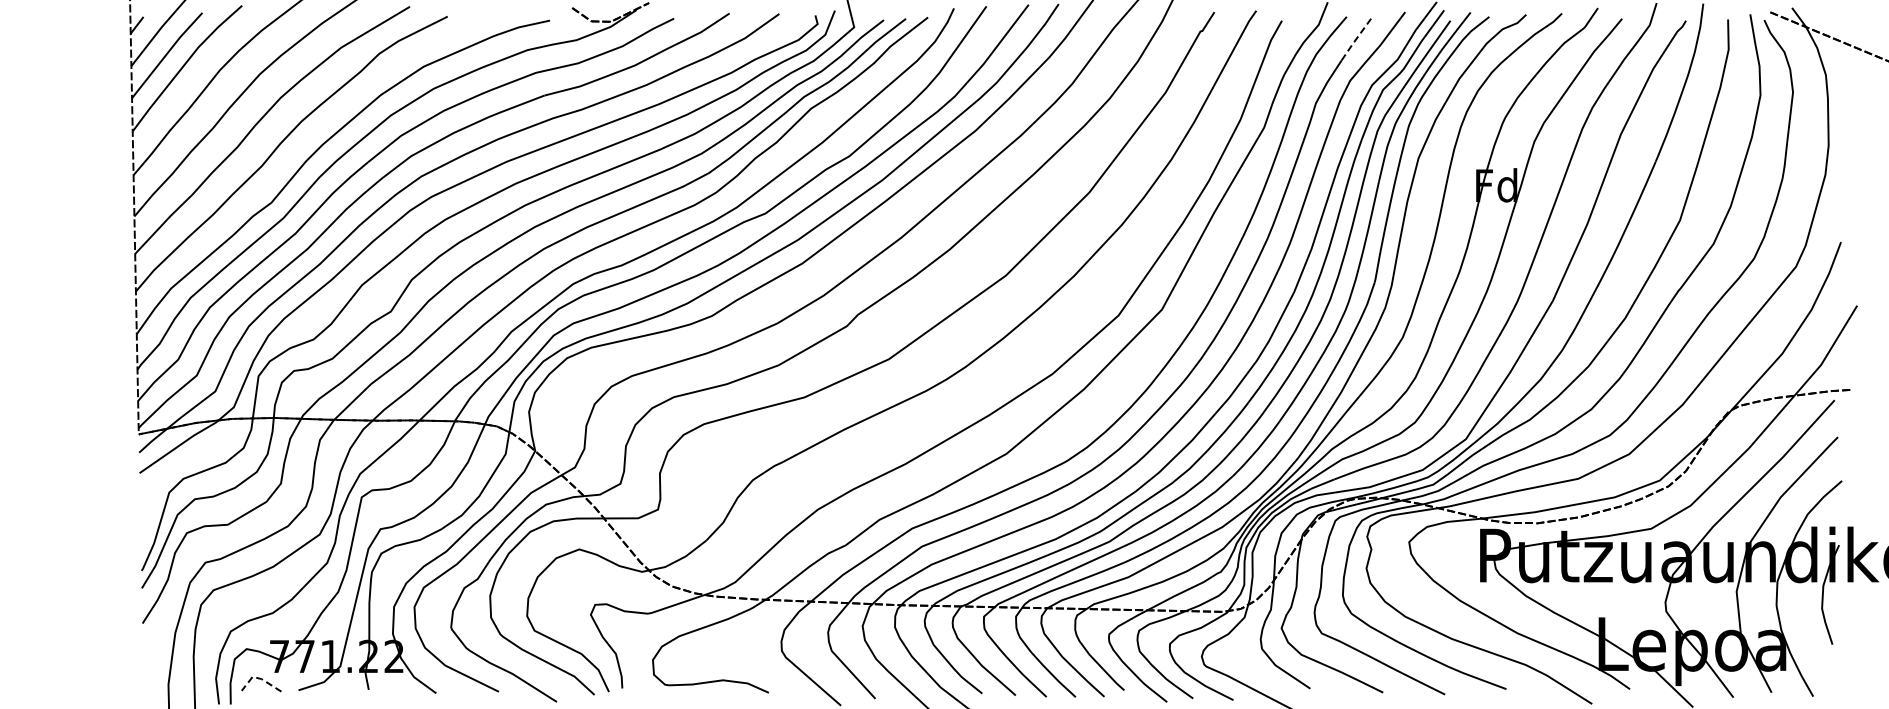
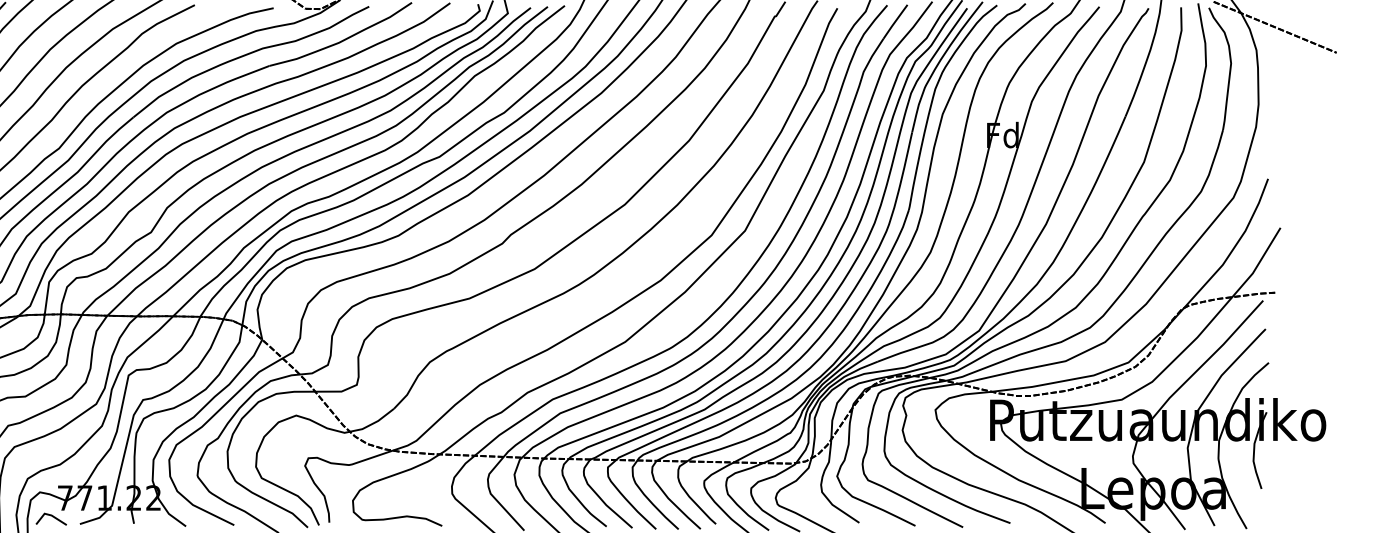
line: (1357, 37) -> (895, 21), dashed -> solid
line: (259, 678) -> (49, 514), dashed -> solid

